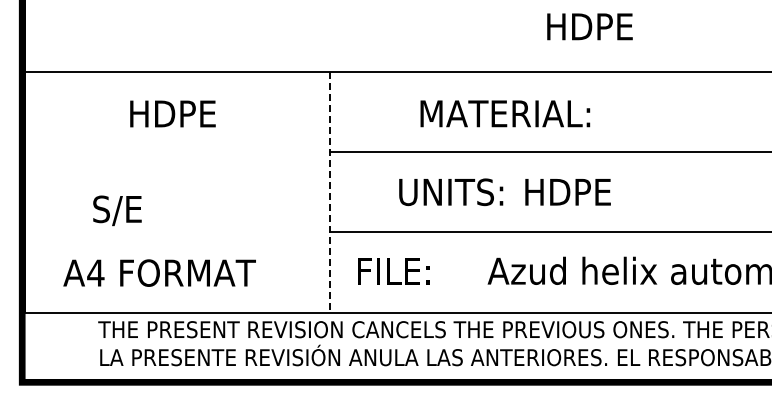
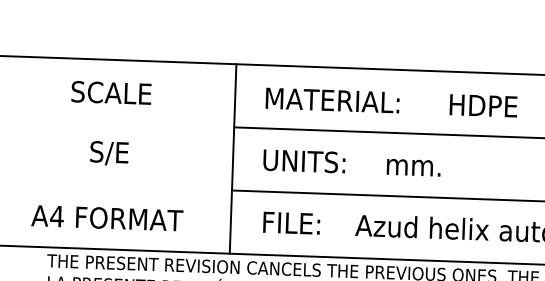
text: (589, 26) -> (483, 105), moved
text: (172, 113) -> (111, 92), HDPE -> SCALE
text: (505, 113) -> (332, 100), moved
line: (329, 192) -> (233, 159), dashed -> solid
text: (451, 192) -> (304, 161), moved
text: (567, 192) -> (420, 165), HDPE -> mm.
text: (117, 210) -> (109, 153), moved
text: (393, 271) -> (291, 223), moved
text: (159, 272) -> (107, 217), moved

